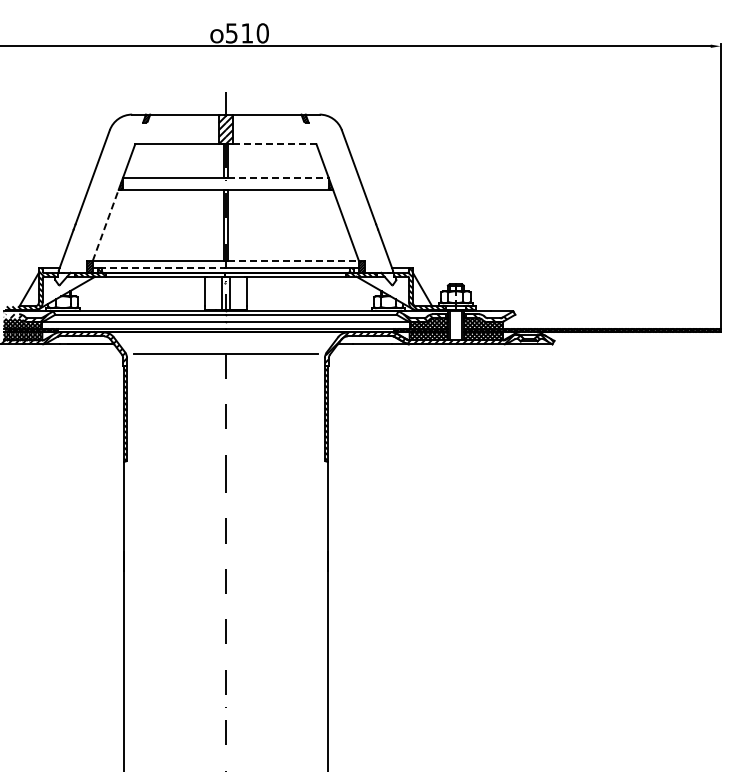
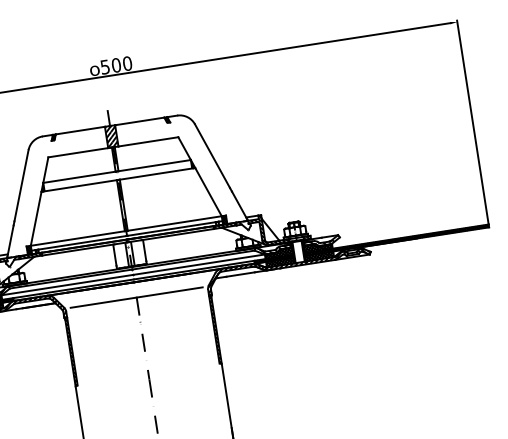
text: (247, 33) -> (116, 65), 510 -> 500
line: (274, 144) -> (148, 142), dashed -> solid
line: (278, 177) -> (154, 165), dashed -> solid
line: (105, 225) -> (36, 218), dashed -> solid
line: (293, 260) -> (174, 223), dashed -> solid
line: (162, 267) -> (81, 242), dashed -> solid

